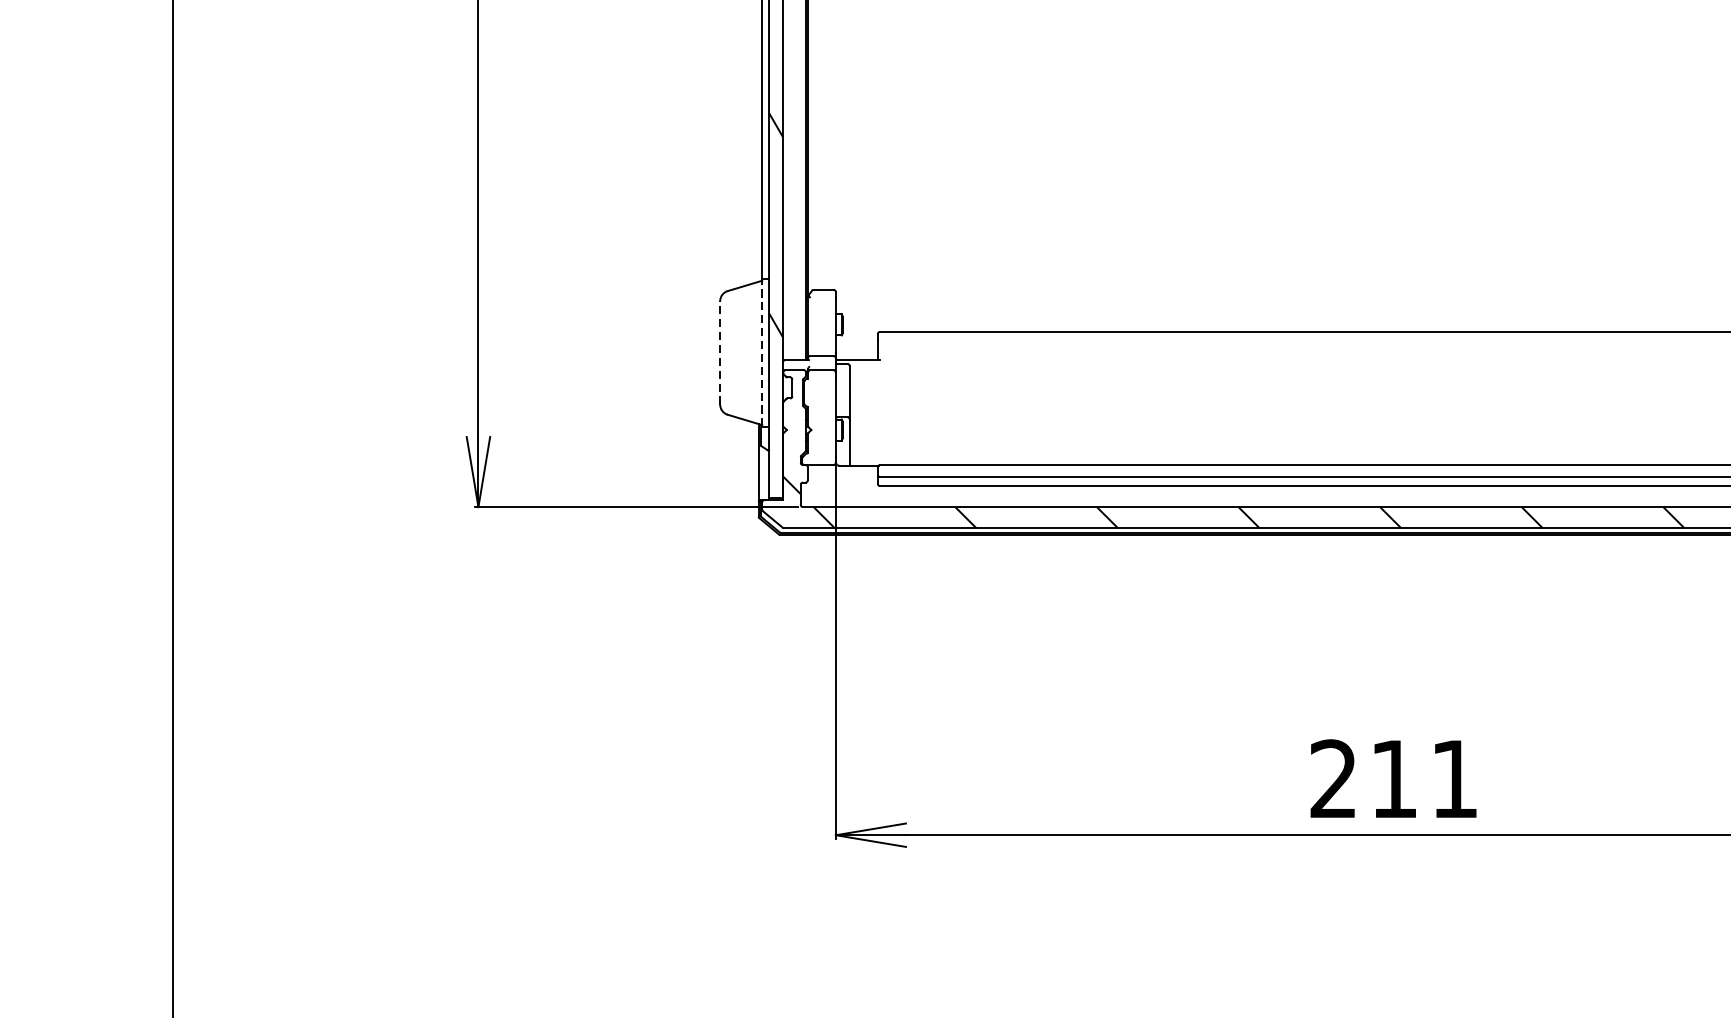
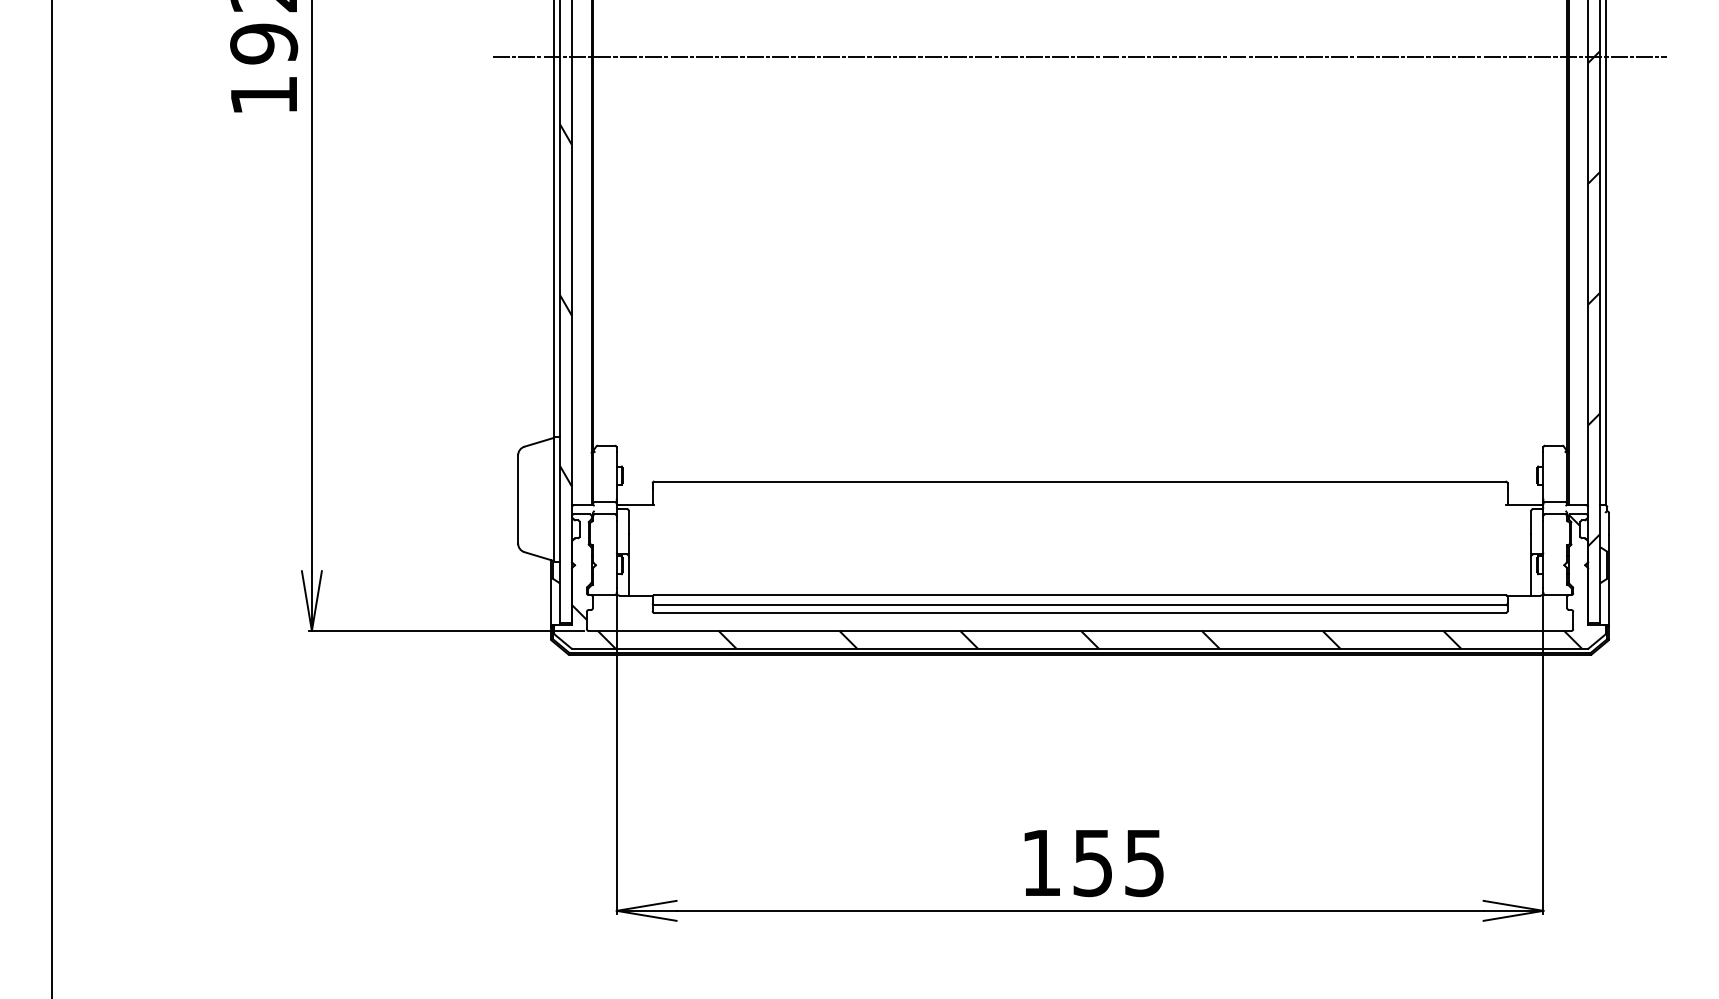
line: (720, 351) -> (518, 498), dashed -> solid
line: (762, 352) -> (554, 499), dashed -> solid
text: (1393, 779) -> (1092, 863), 211 -> 155

